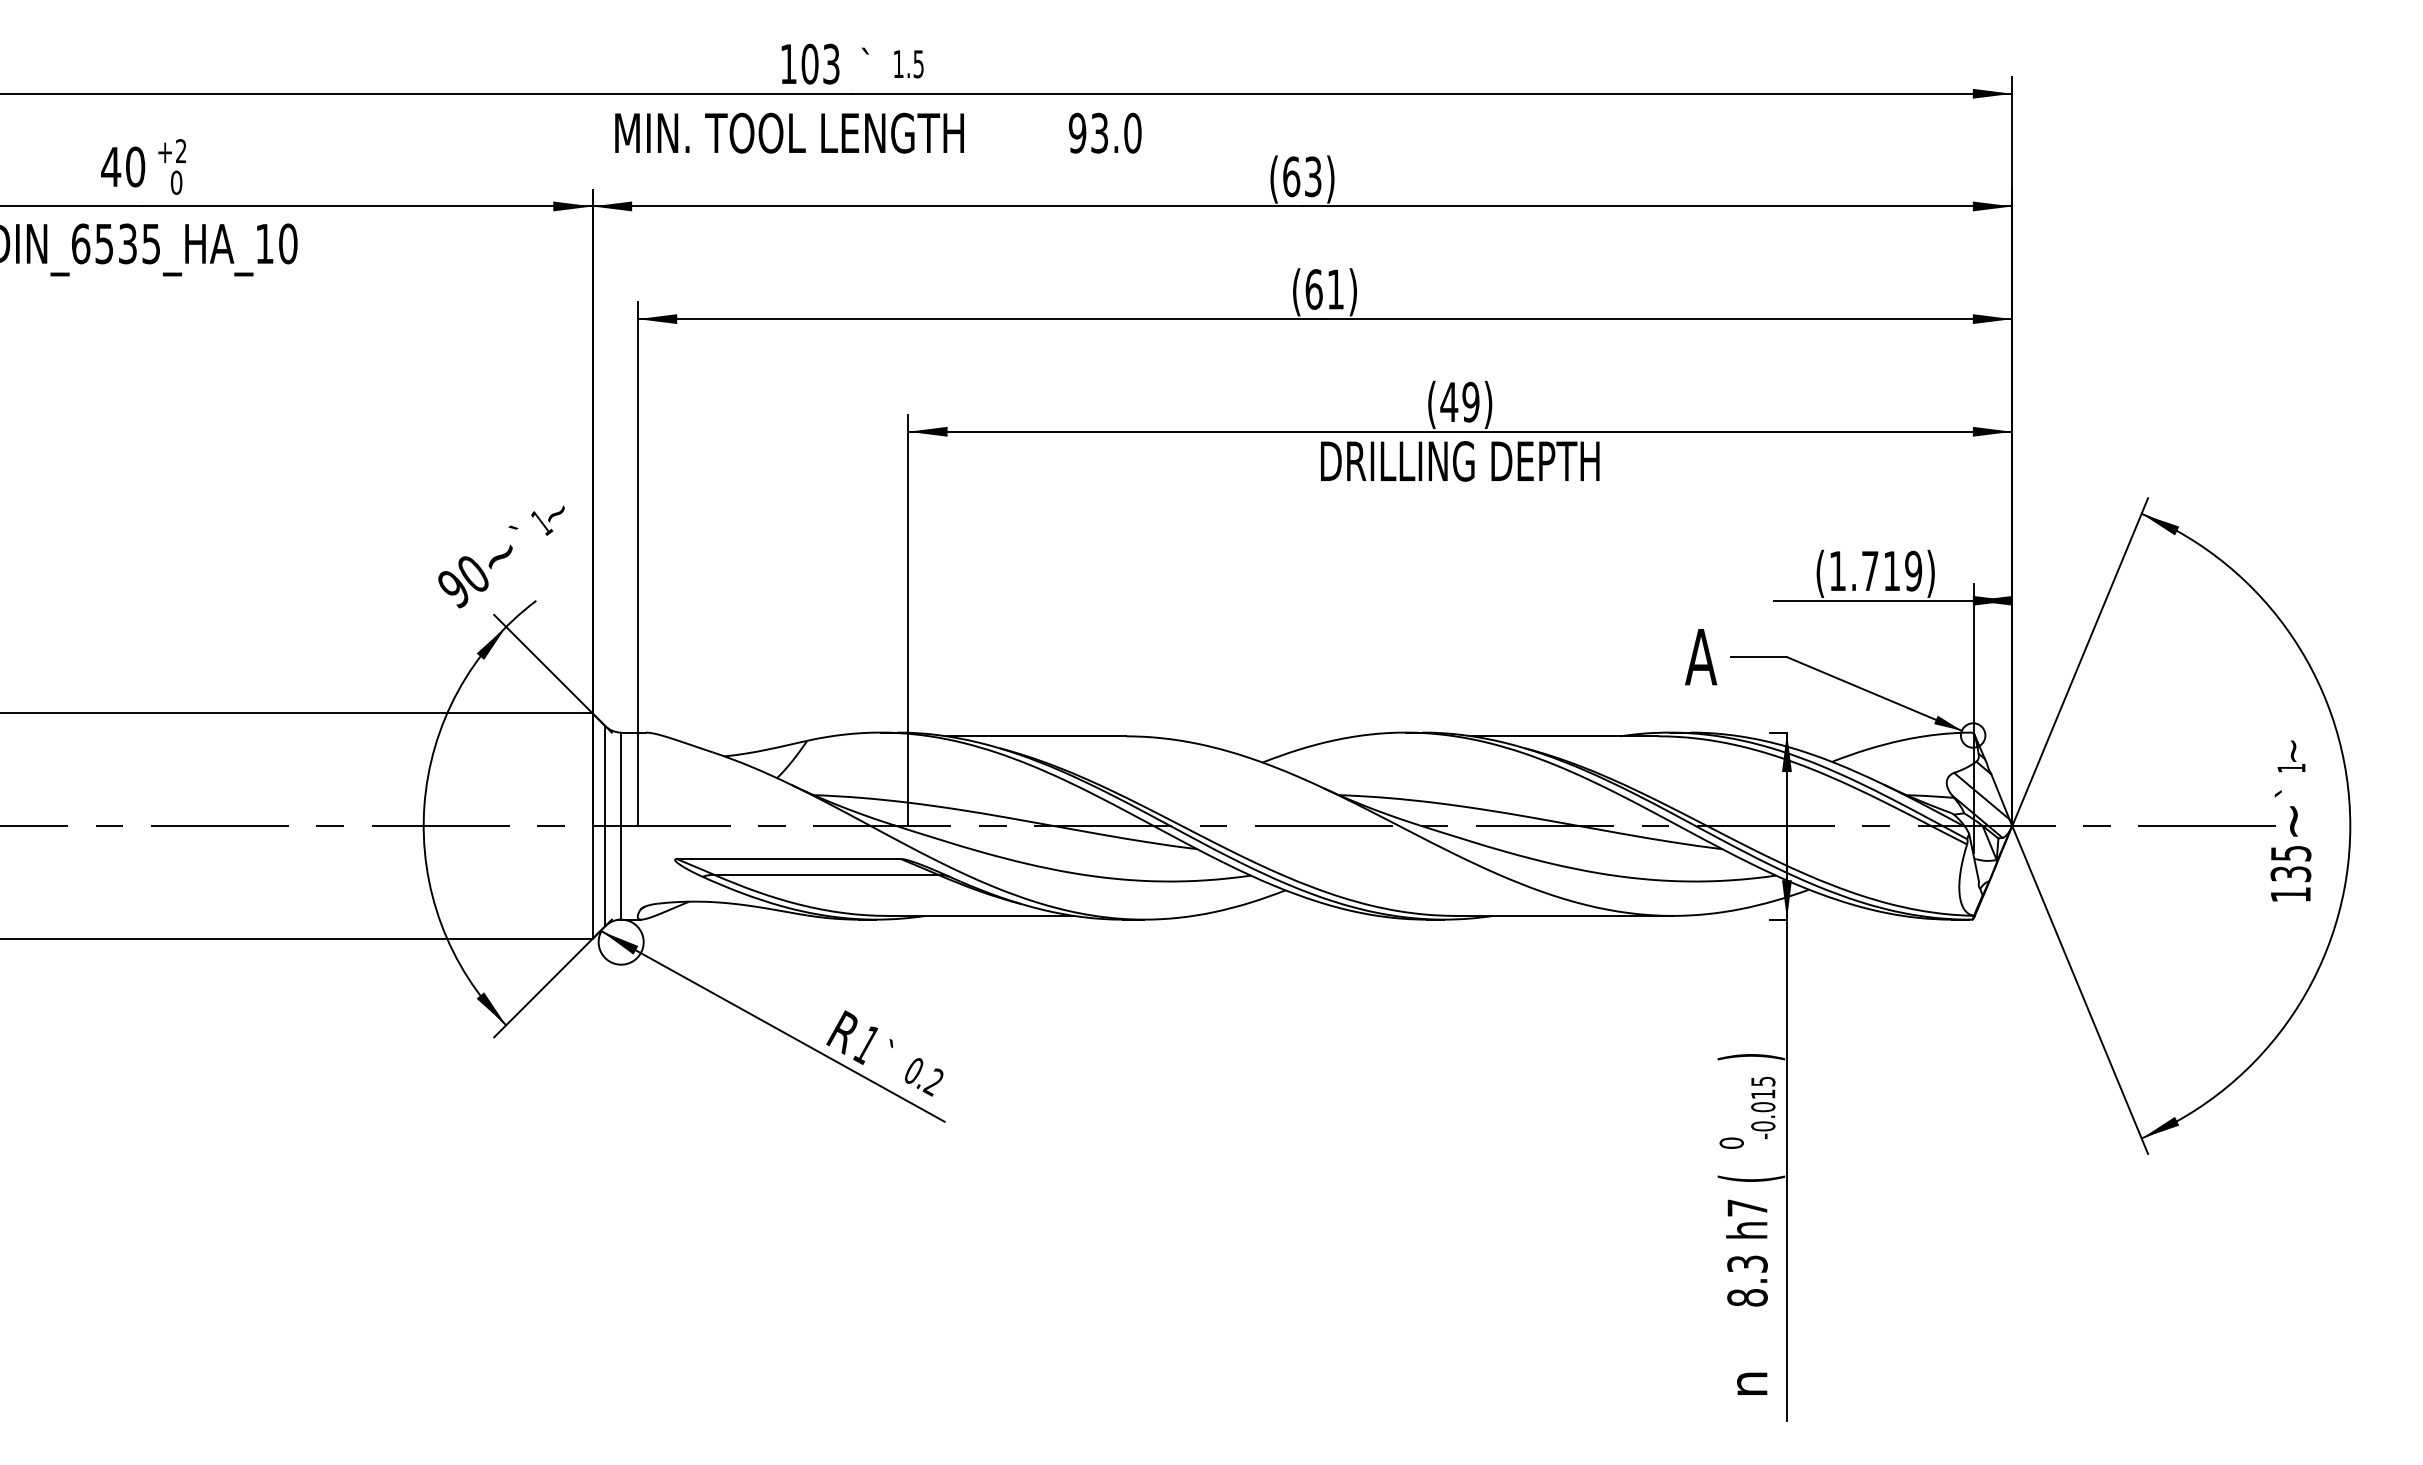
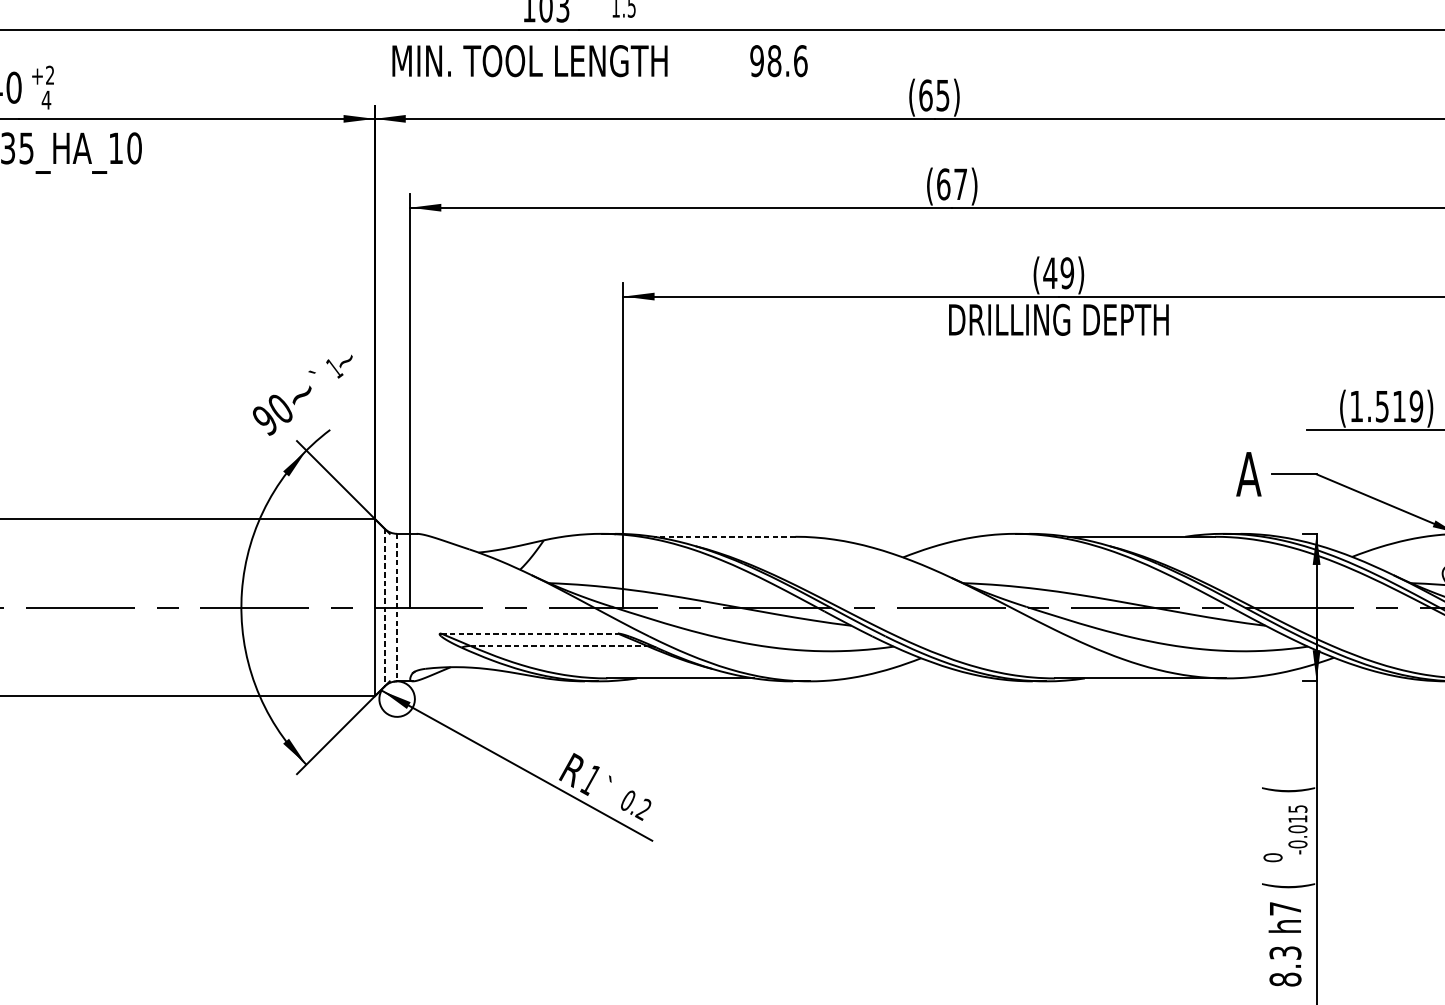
text: (1116, 132) -> (787, 60), 93.0 -> 98.6
text: (1313, 176) -> (943, 95), (63) -> (65)
text: (176, 182) -> (46, 99), 0 -> 4
text: (1335, 289) -> (960, 184), (61) -> (67)
text: (1870, 571) -> (1382, 406), (1.719) -> (1.519)
line: (1036, 736) -> (724, 536), solid -> dashed
line: (605, 826) -> (384, 607), solid -> dashed
line: (621, 826) -> (397, 607), solid -> dashed
line: (789, 859) -> (529, 633), solid -> dashed
line: (826, 874) -> (559, 645), solid -> dashed
text: (1751, 1057) -> (1288, 790), ) -> (

